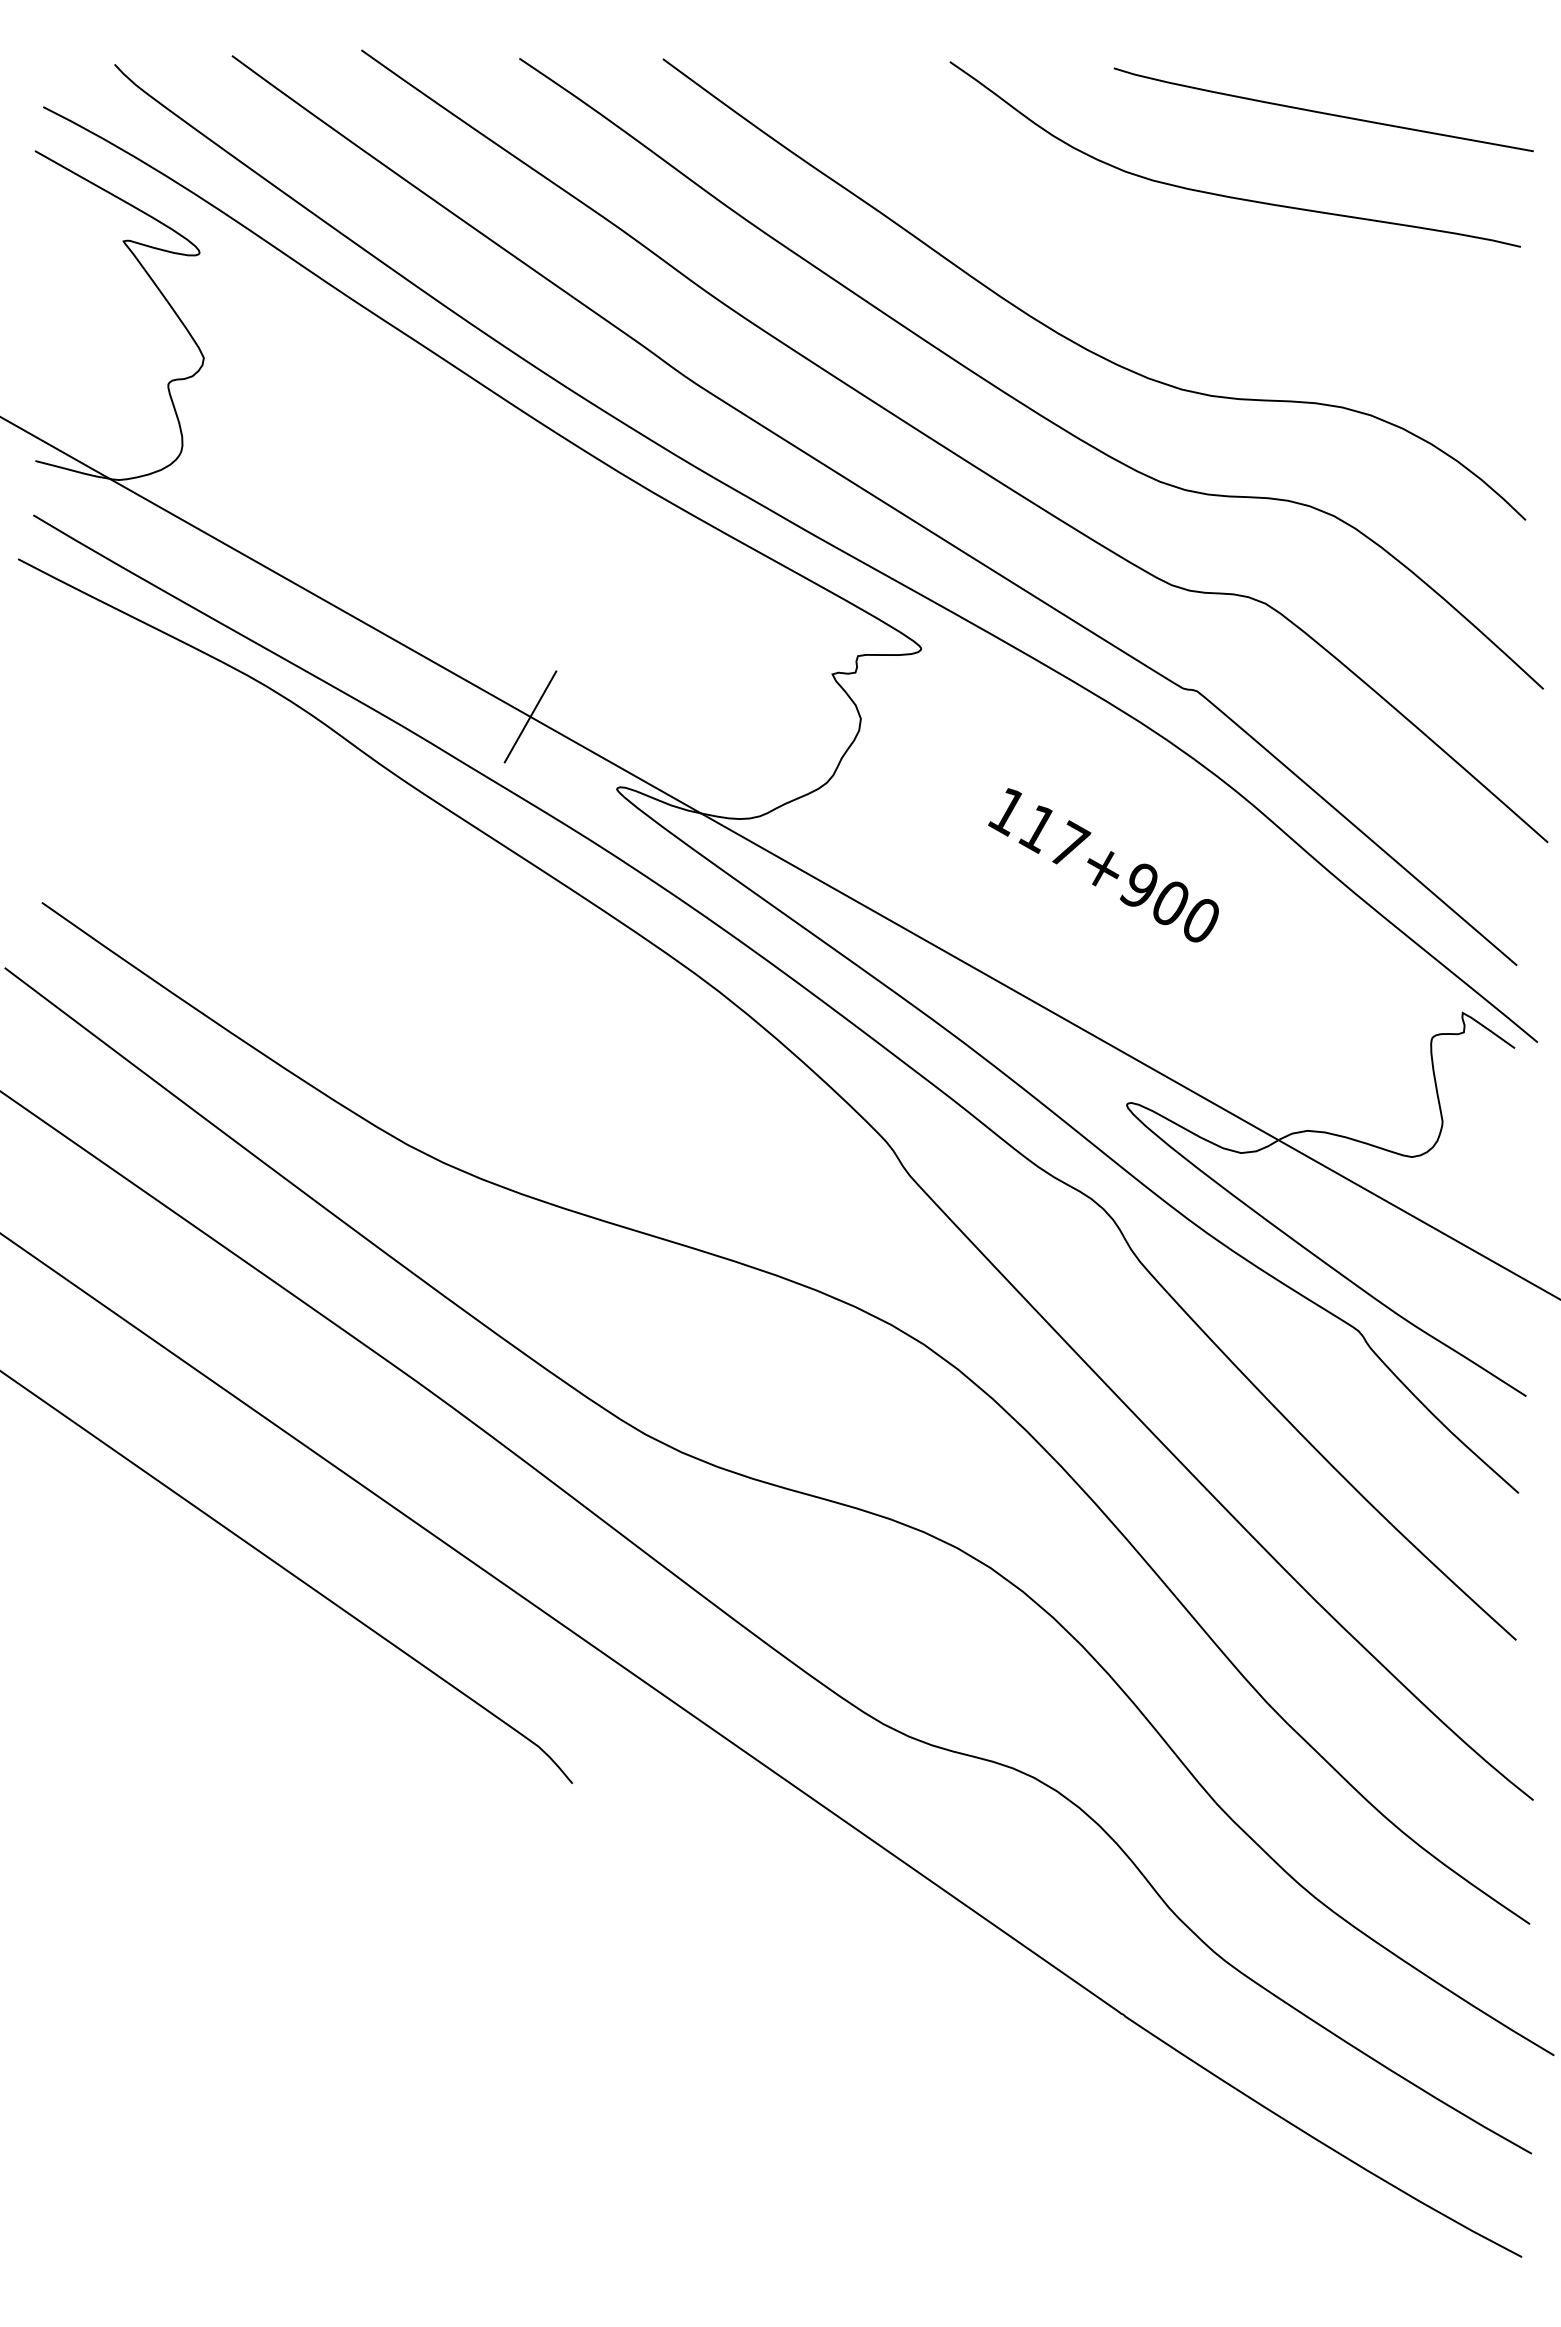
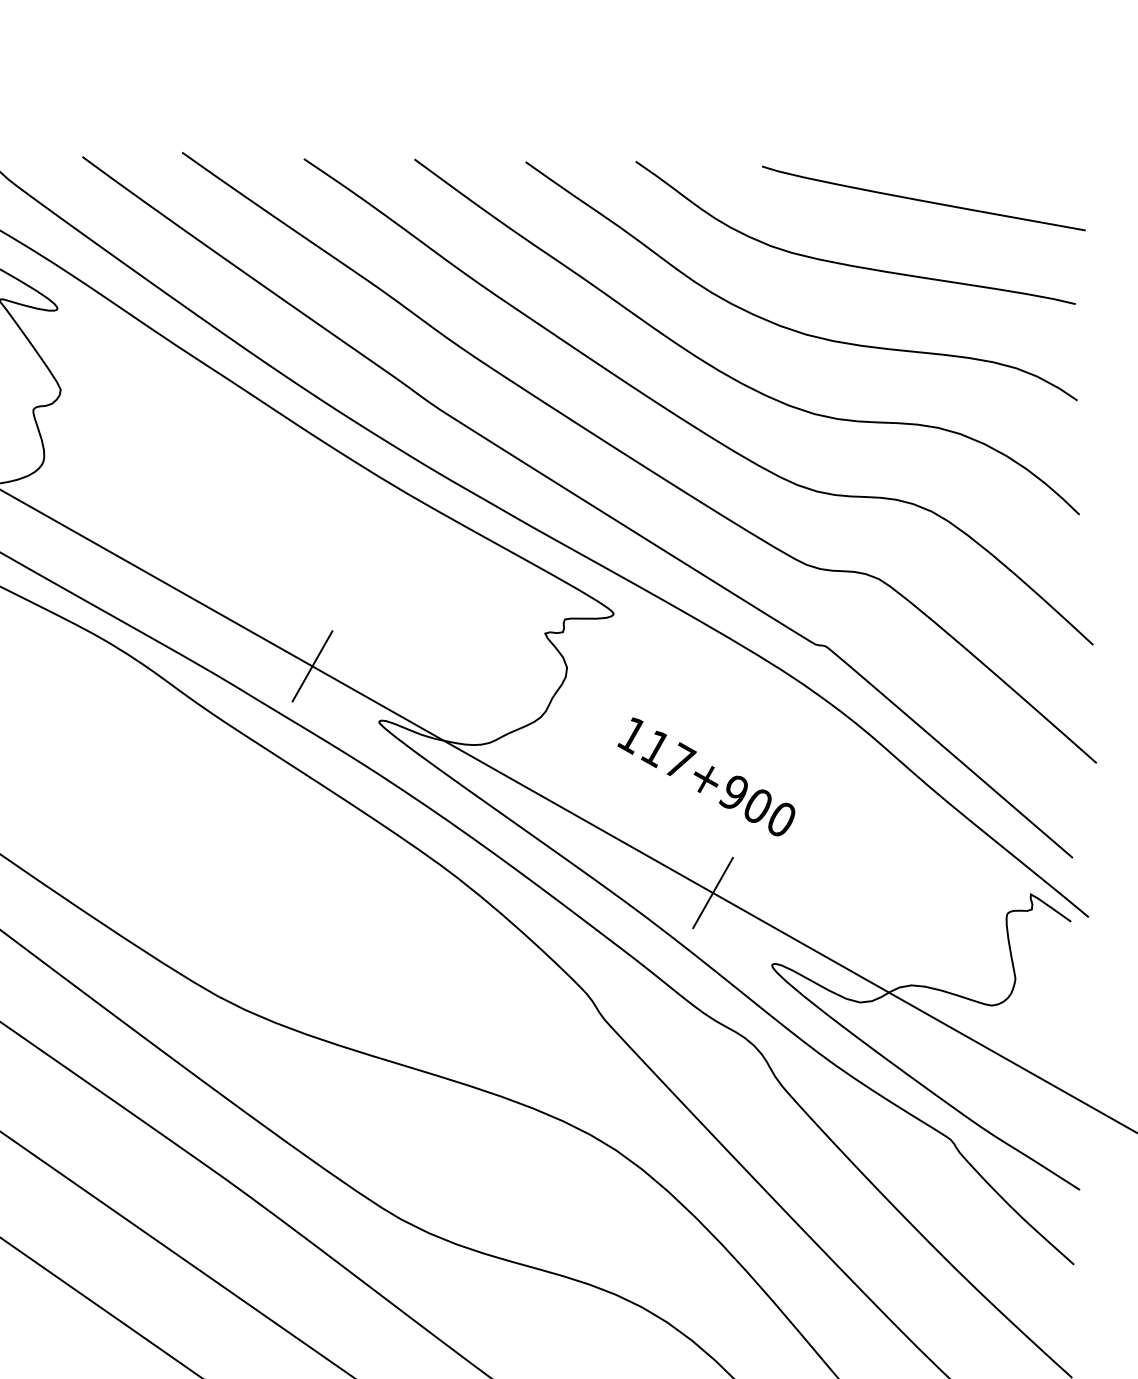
curve: (1145, 276) -> (786, 326), added
text: (1103, 865) -> (706, 777), moved
line: (1050, 1010) -> (713, 892), added

